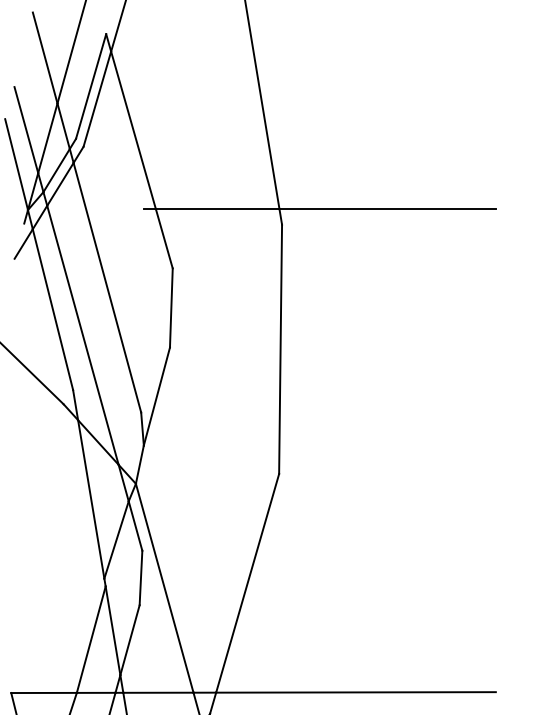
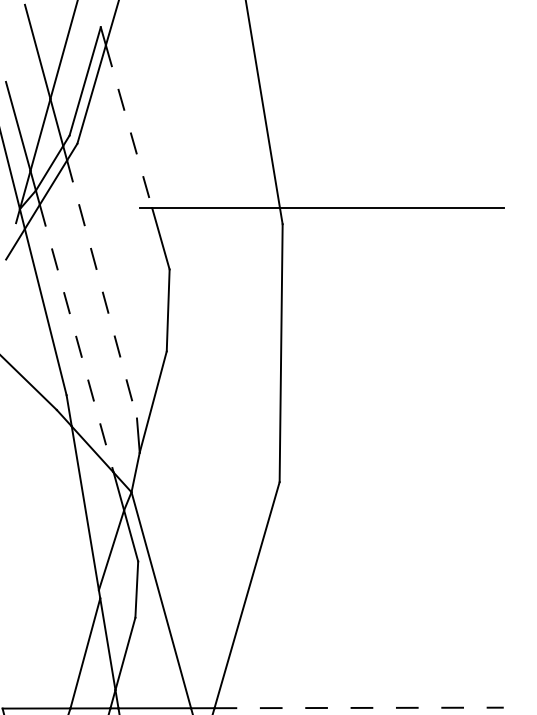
line: (133, 130) -> (129, 126), solid -> dashed
line: (107, 288) -> (102, 290), solid -> dashed
line: (83, 335) -> (77, 338), solid -> dashed
line: (356, 692) -> (359, 708), solid -> dashed

